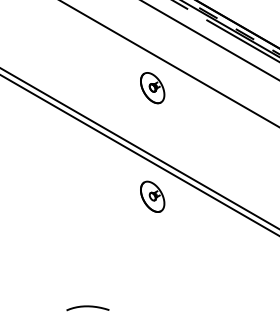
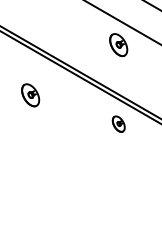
part: (31, 157) -> (30, 95), added
part: (152, 196) -> (118, 123), size x0.7
curve: (87, 307) -> (71, 204), removed

